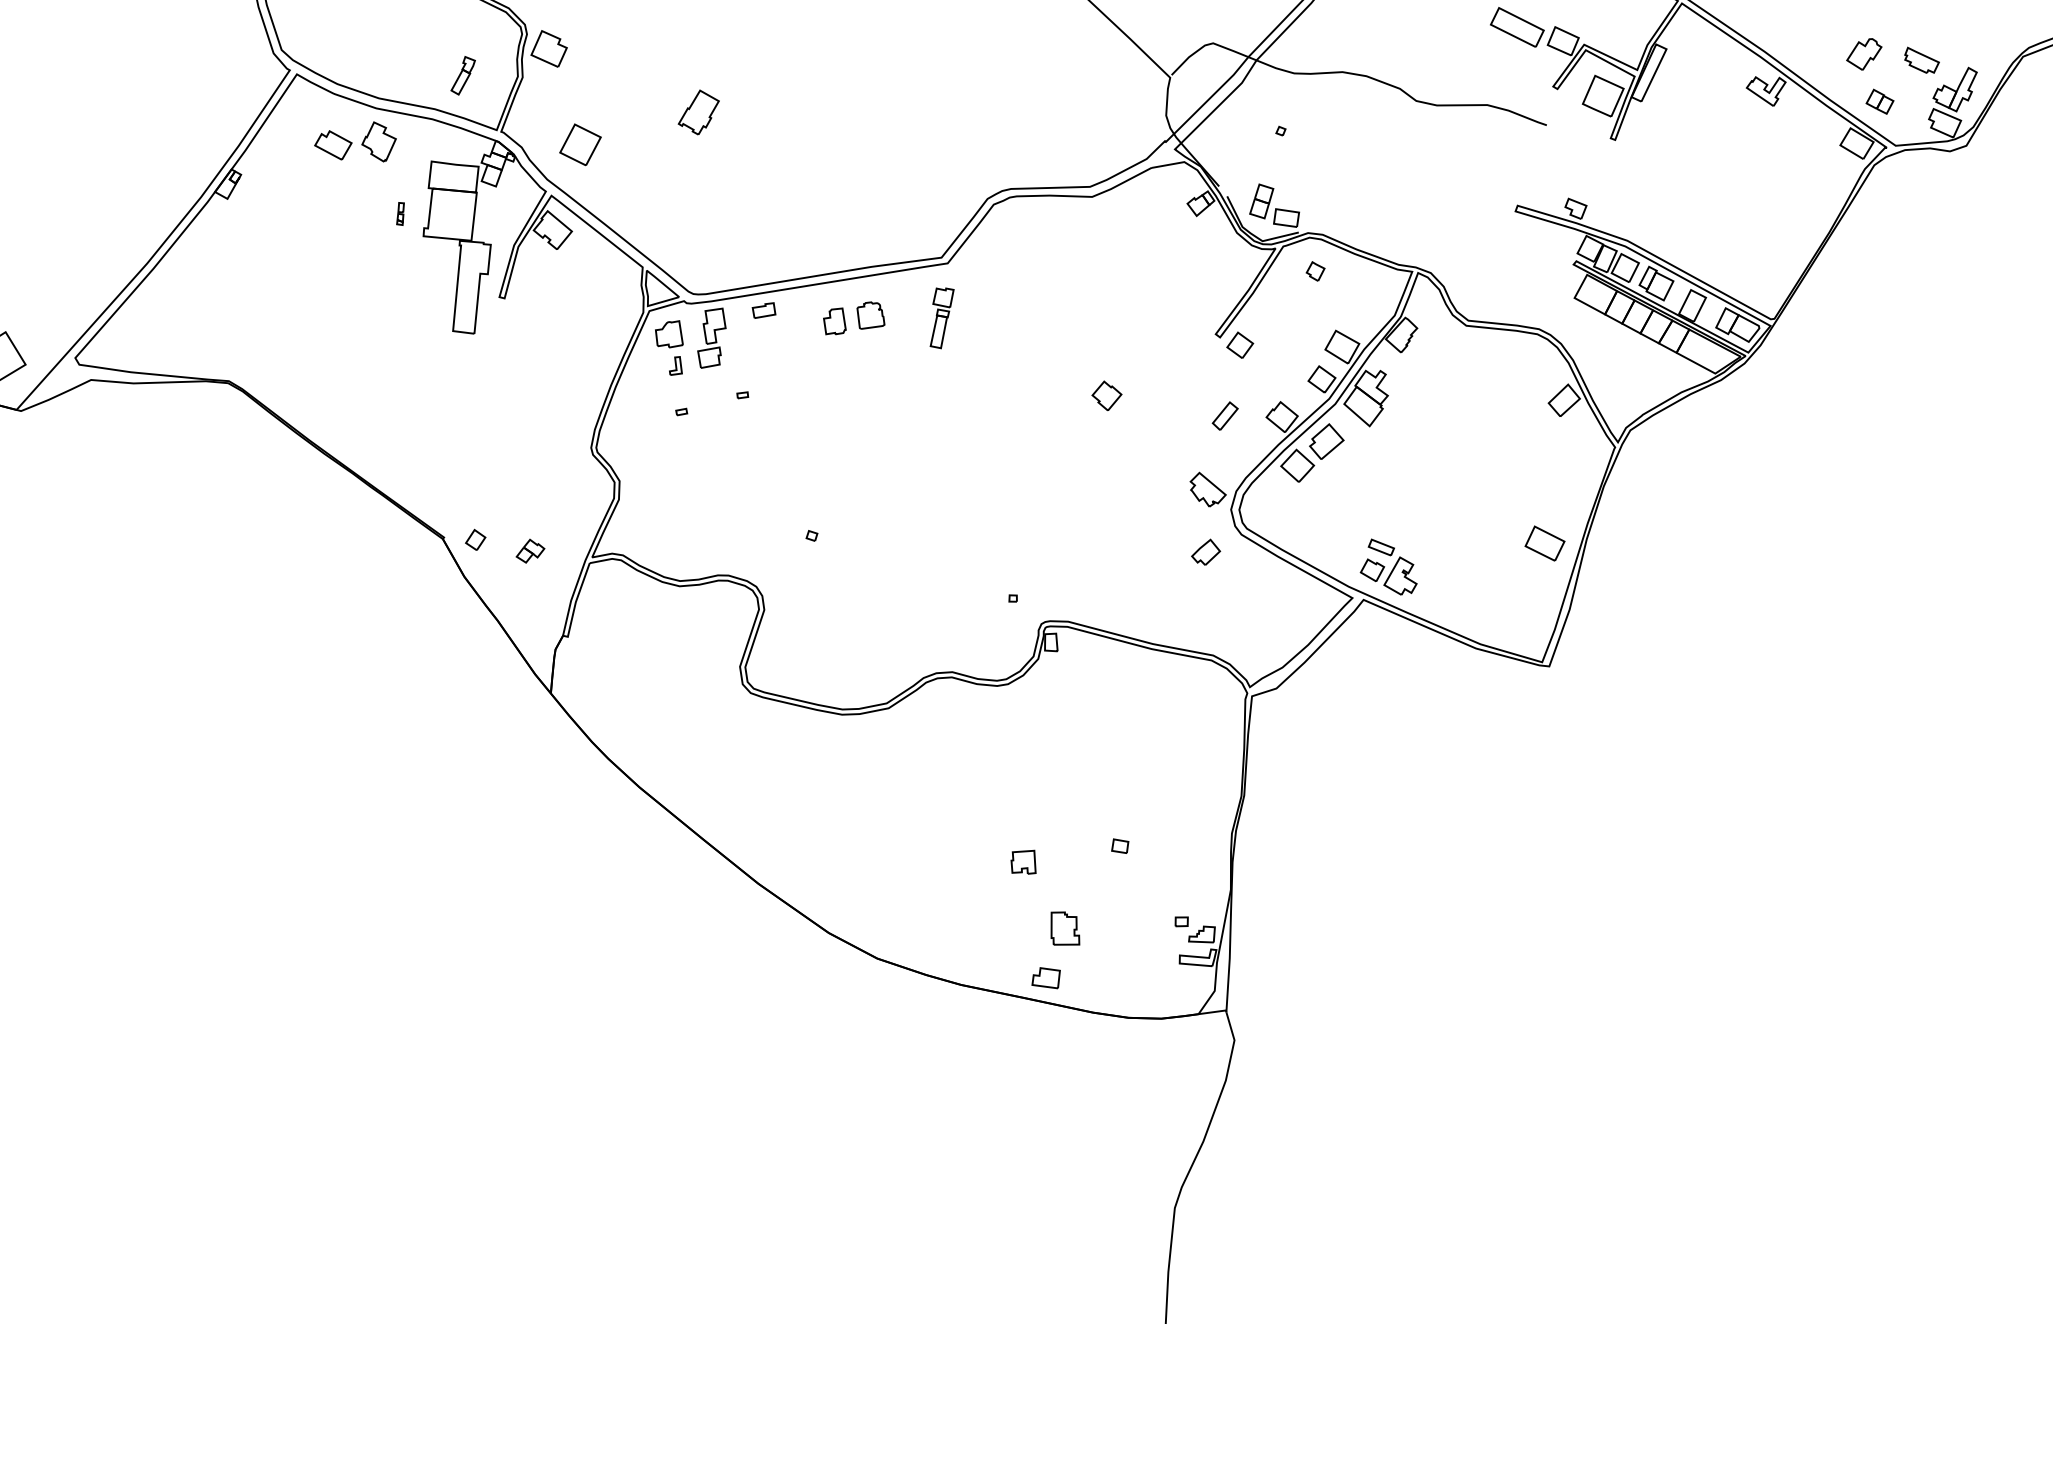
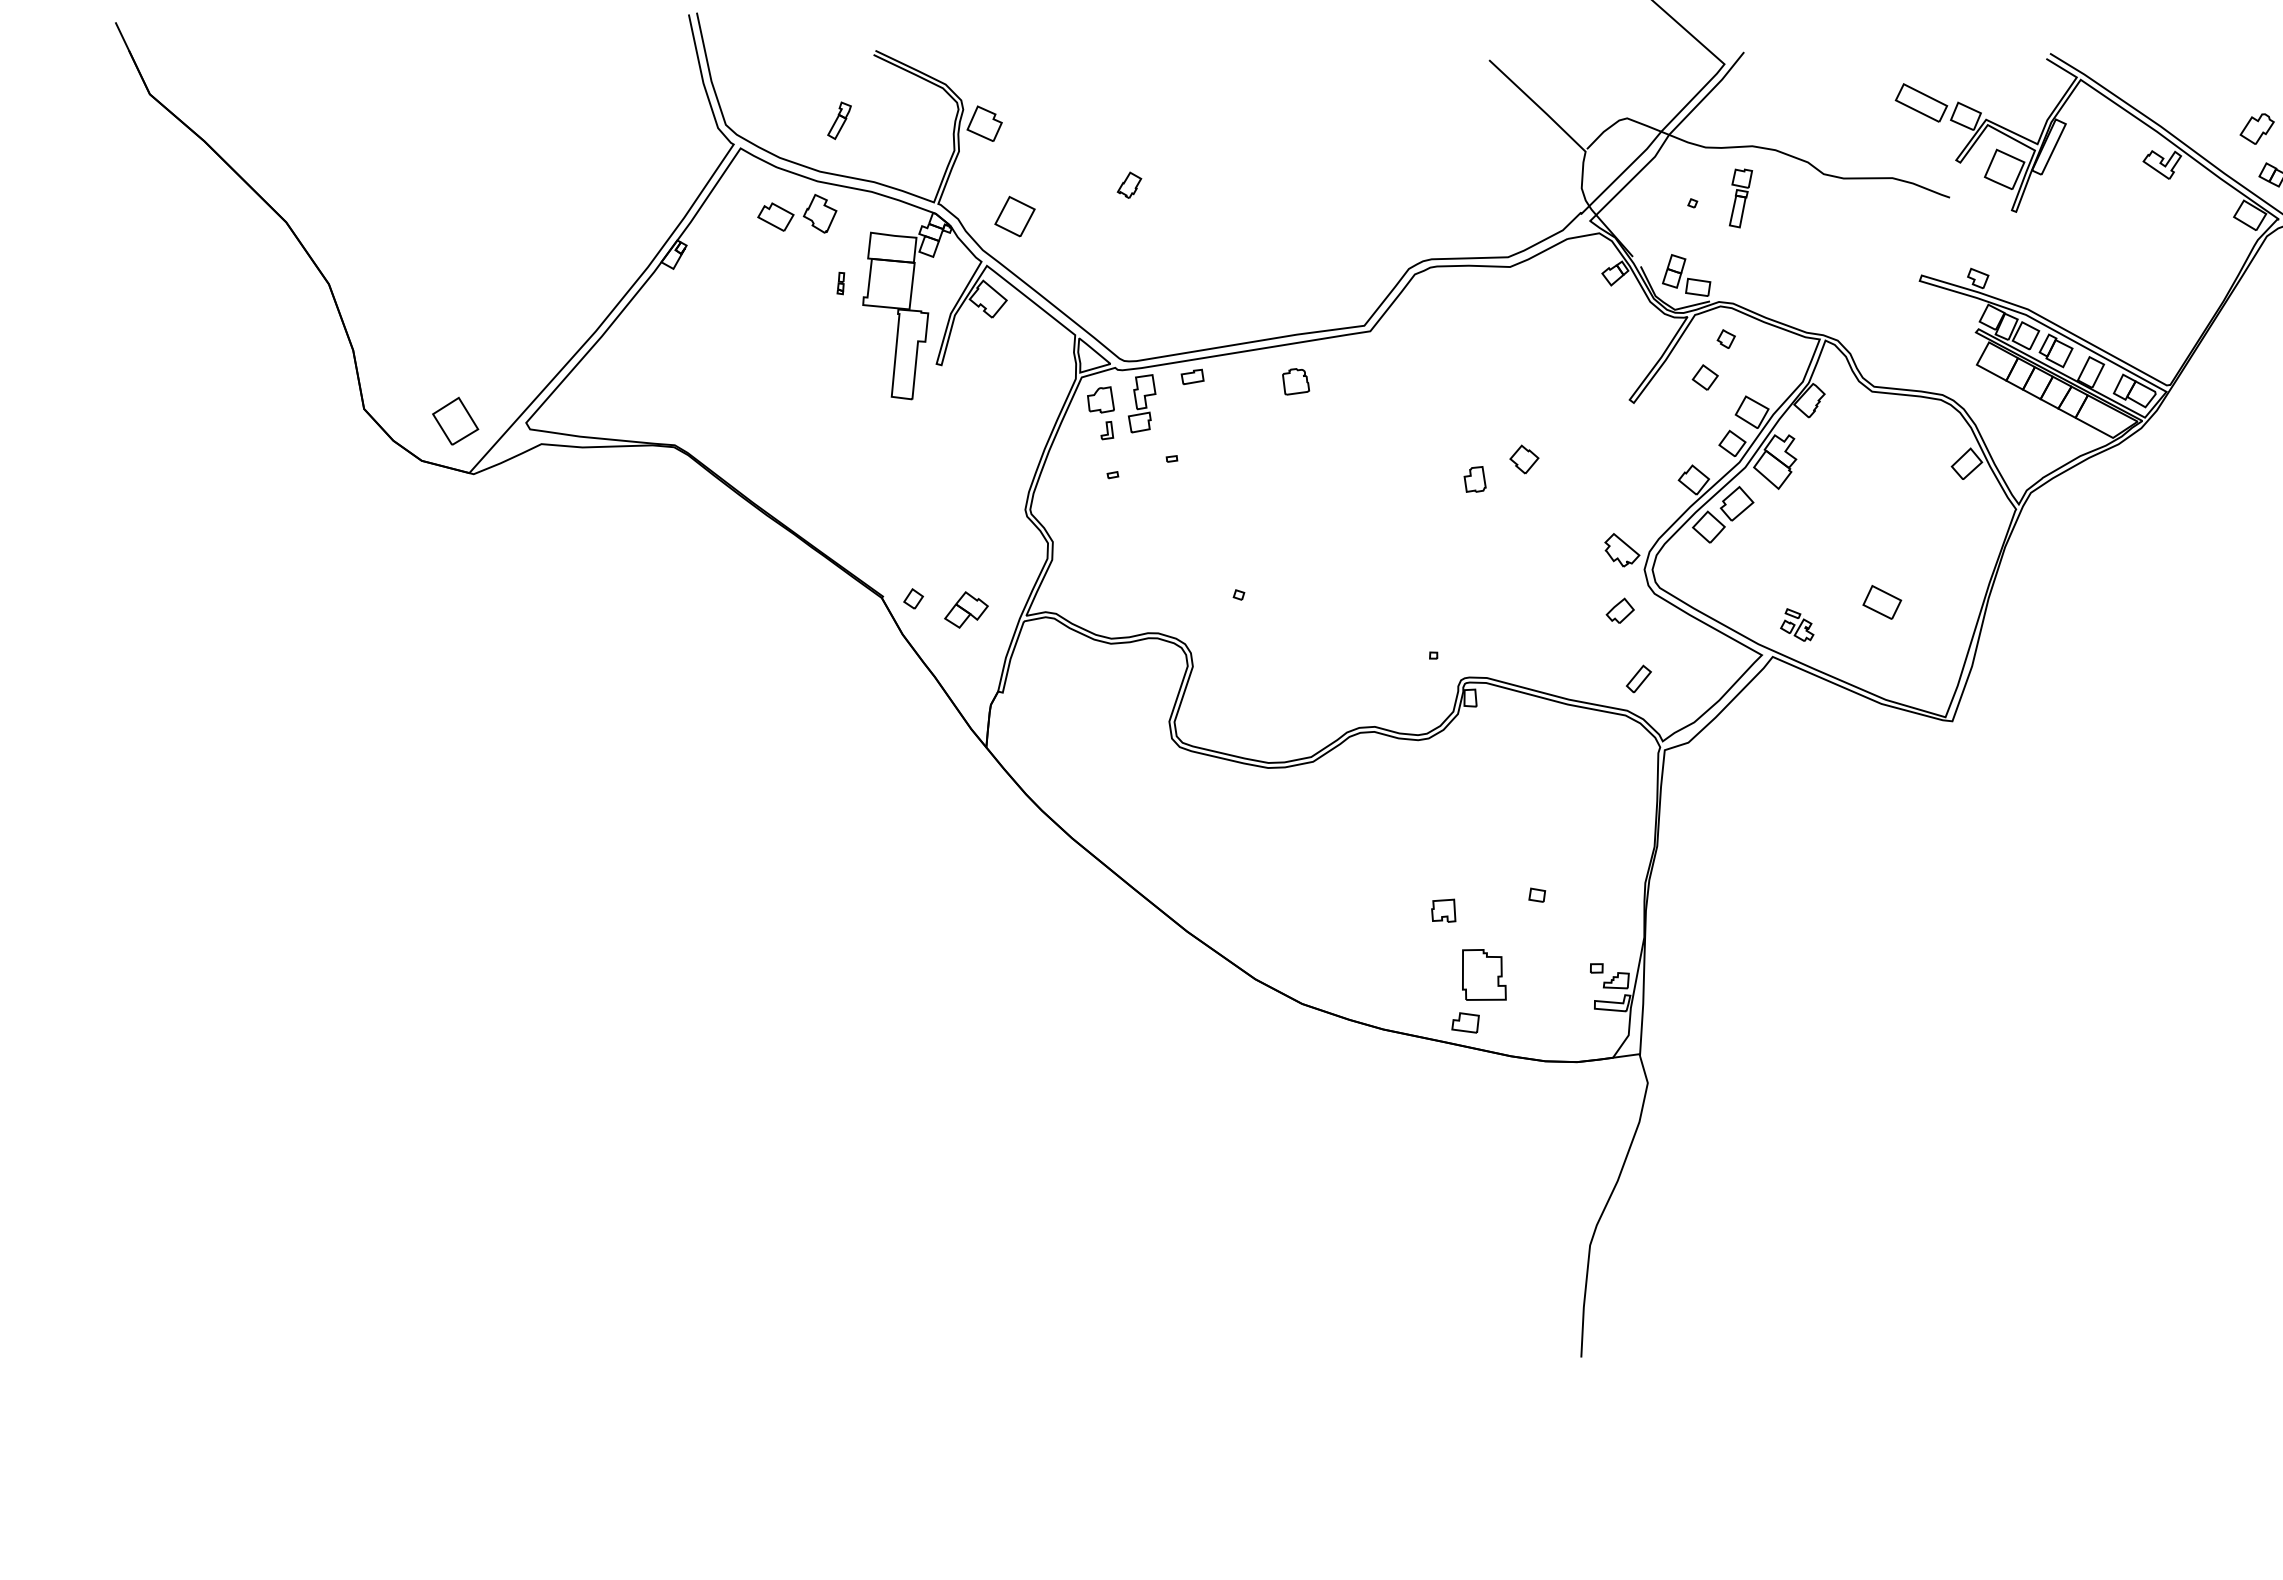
part: (463, 75) -> (839, 120), moved
part: (698, 112) -> (1129, 185), size x0.6
part: (941, 318) -> (1740, 198), moved
part: (834, 321) -> (1474, 479), moved
part: (1239, 345) -> (1704, 377), moved
part: (1224, 415) -> (1638, 678), moved
part: (1545, 543) -> (1882, 602), moved
part: (530, 550) -> (966, 609), size x1.6
part: (1389, 566) -> (1797, 624), size x0.6
part: (1064, 928) -> (1483, 974), size x1.6

